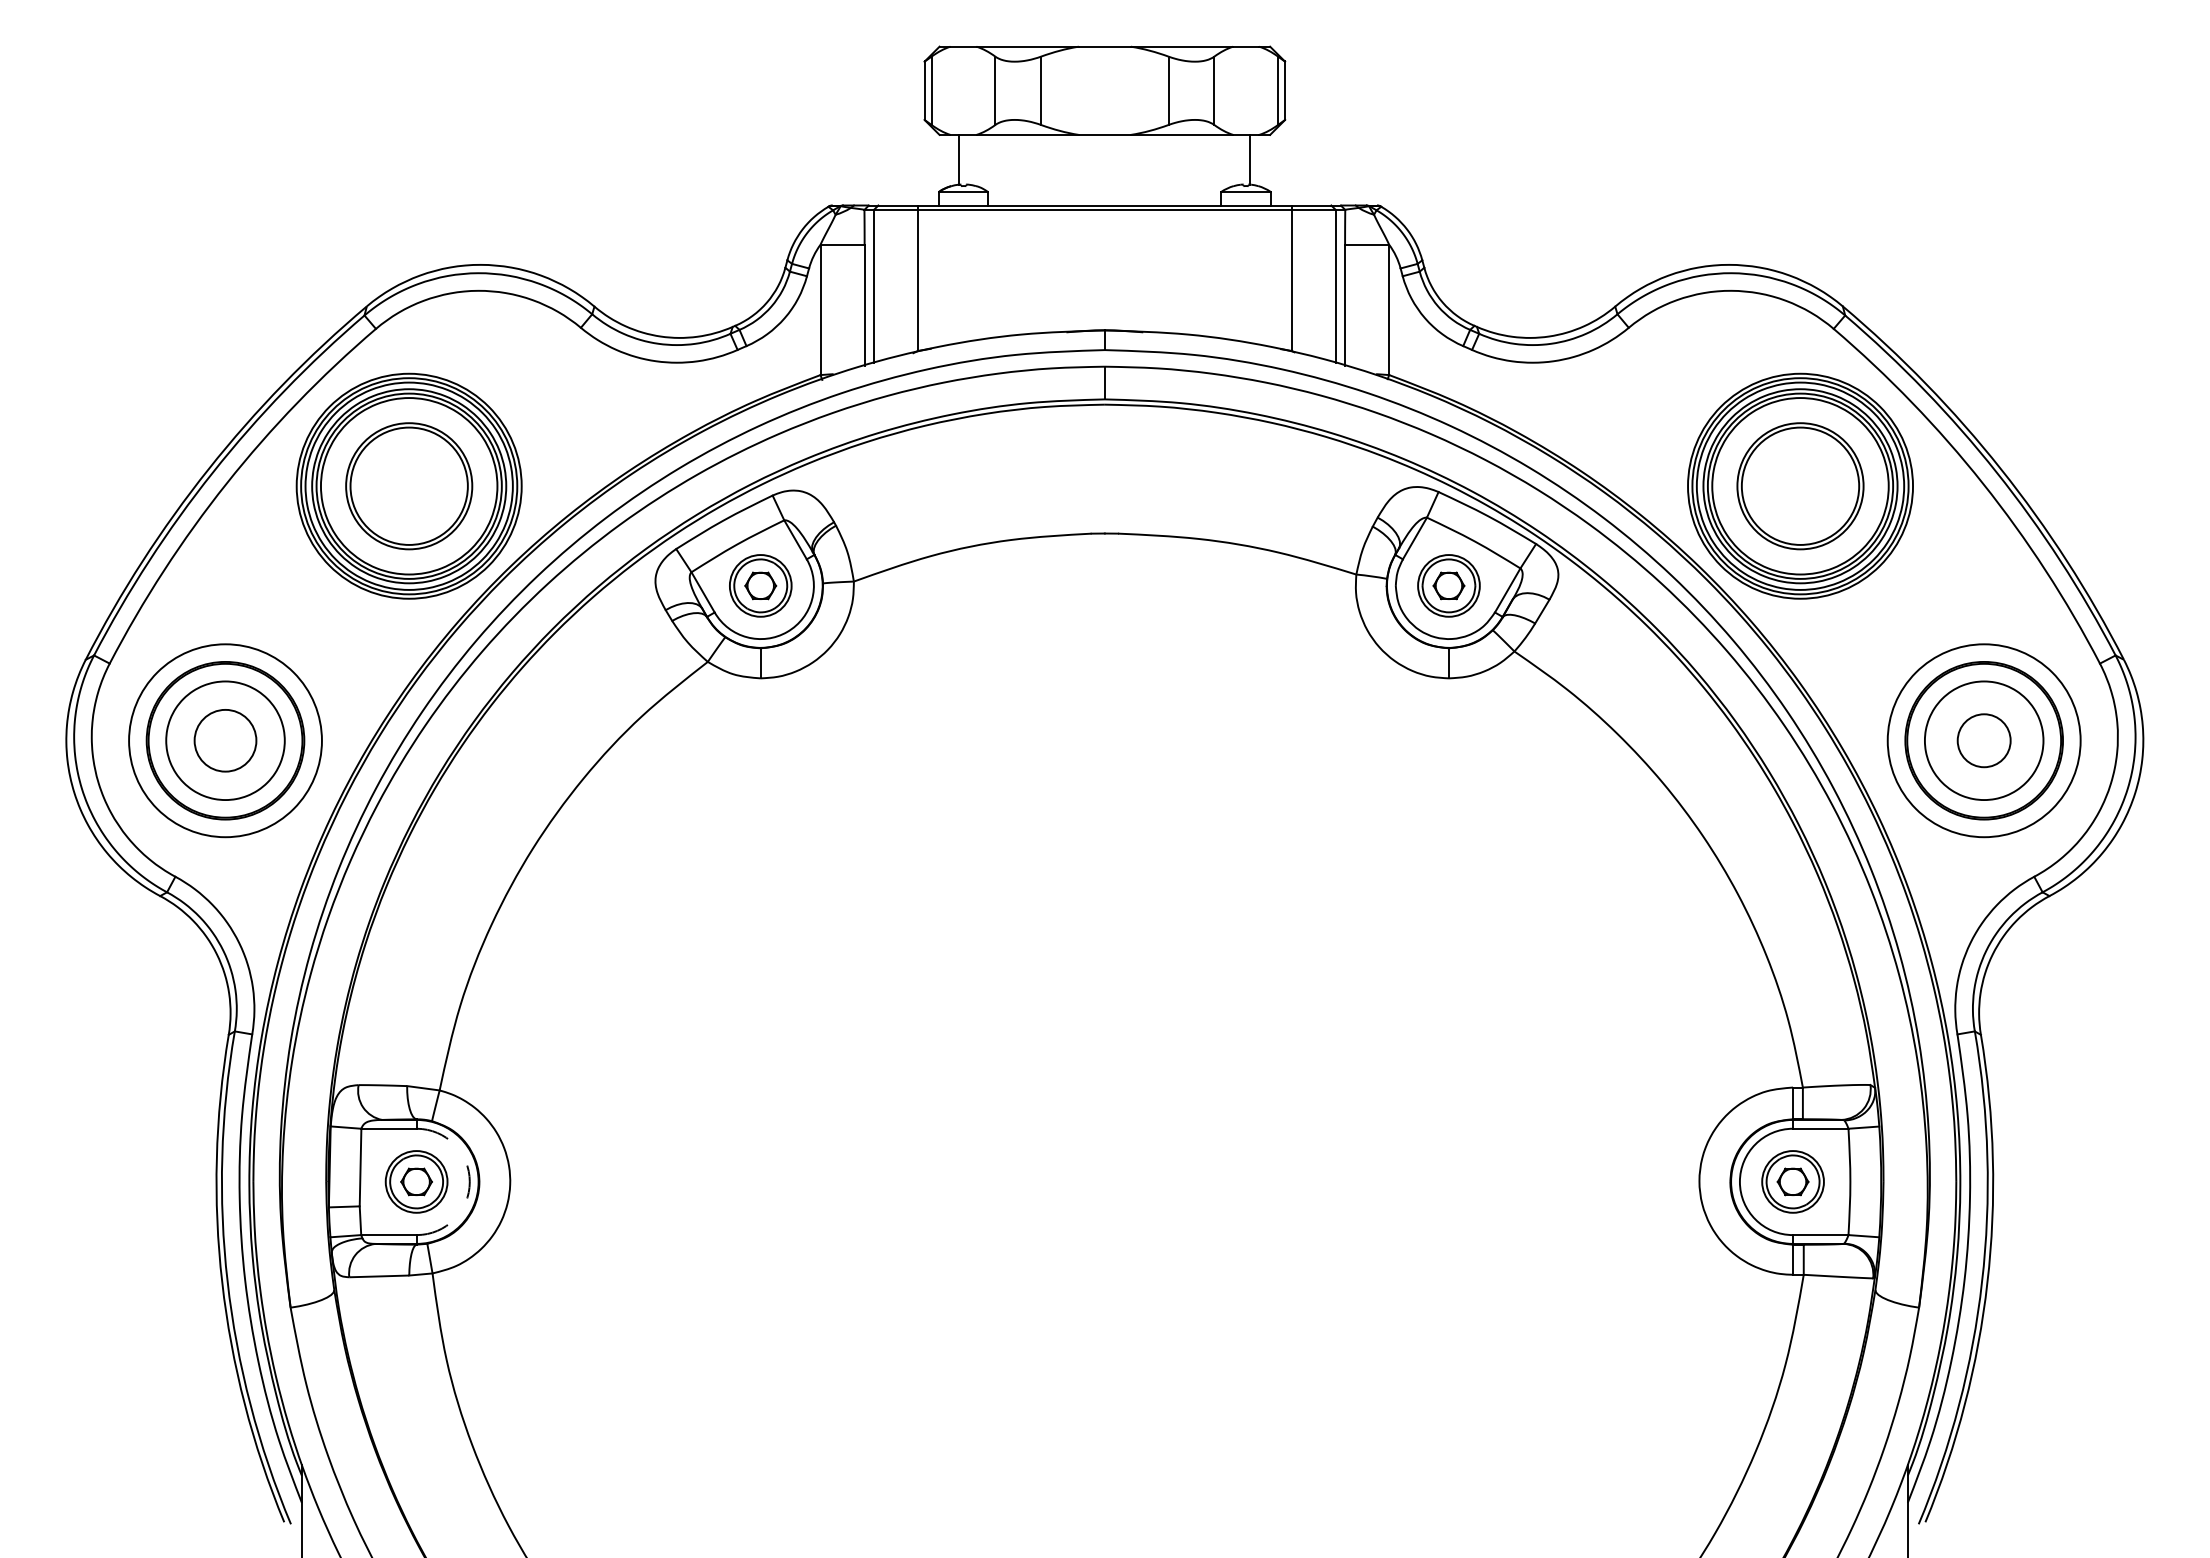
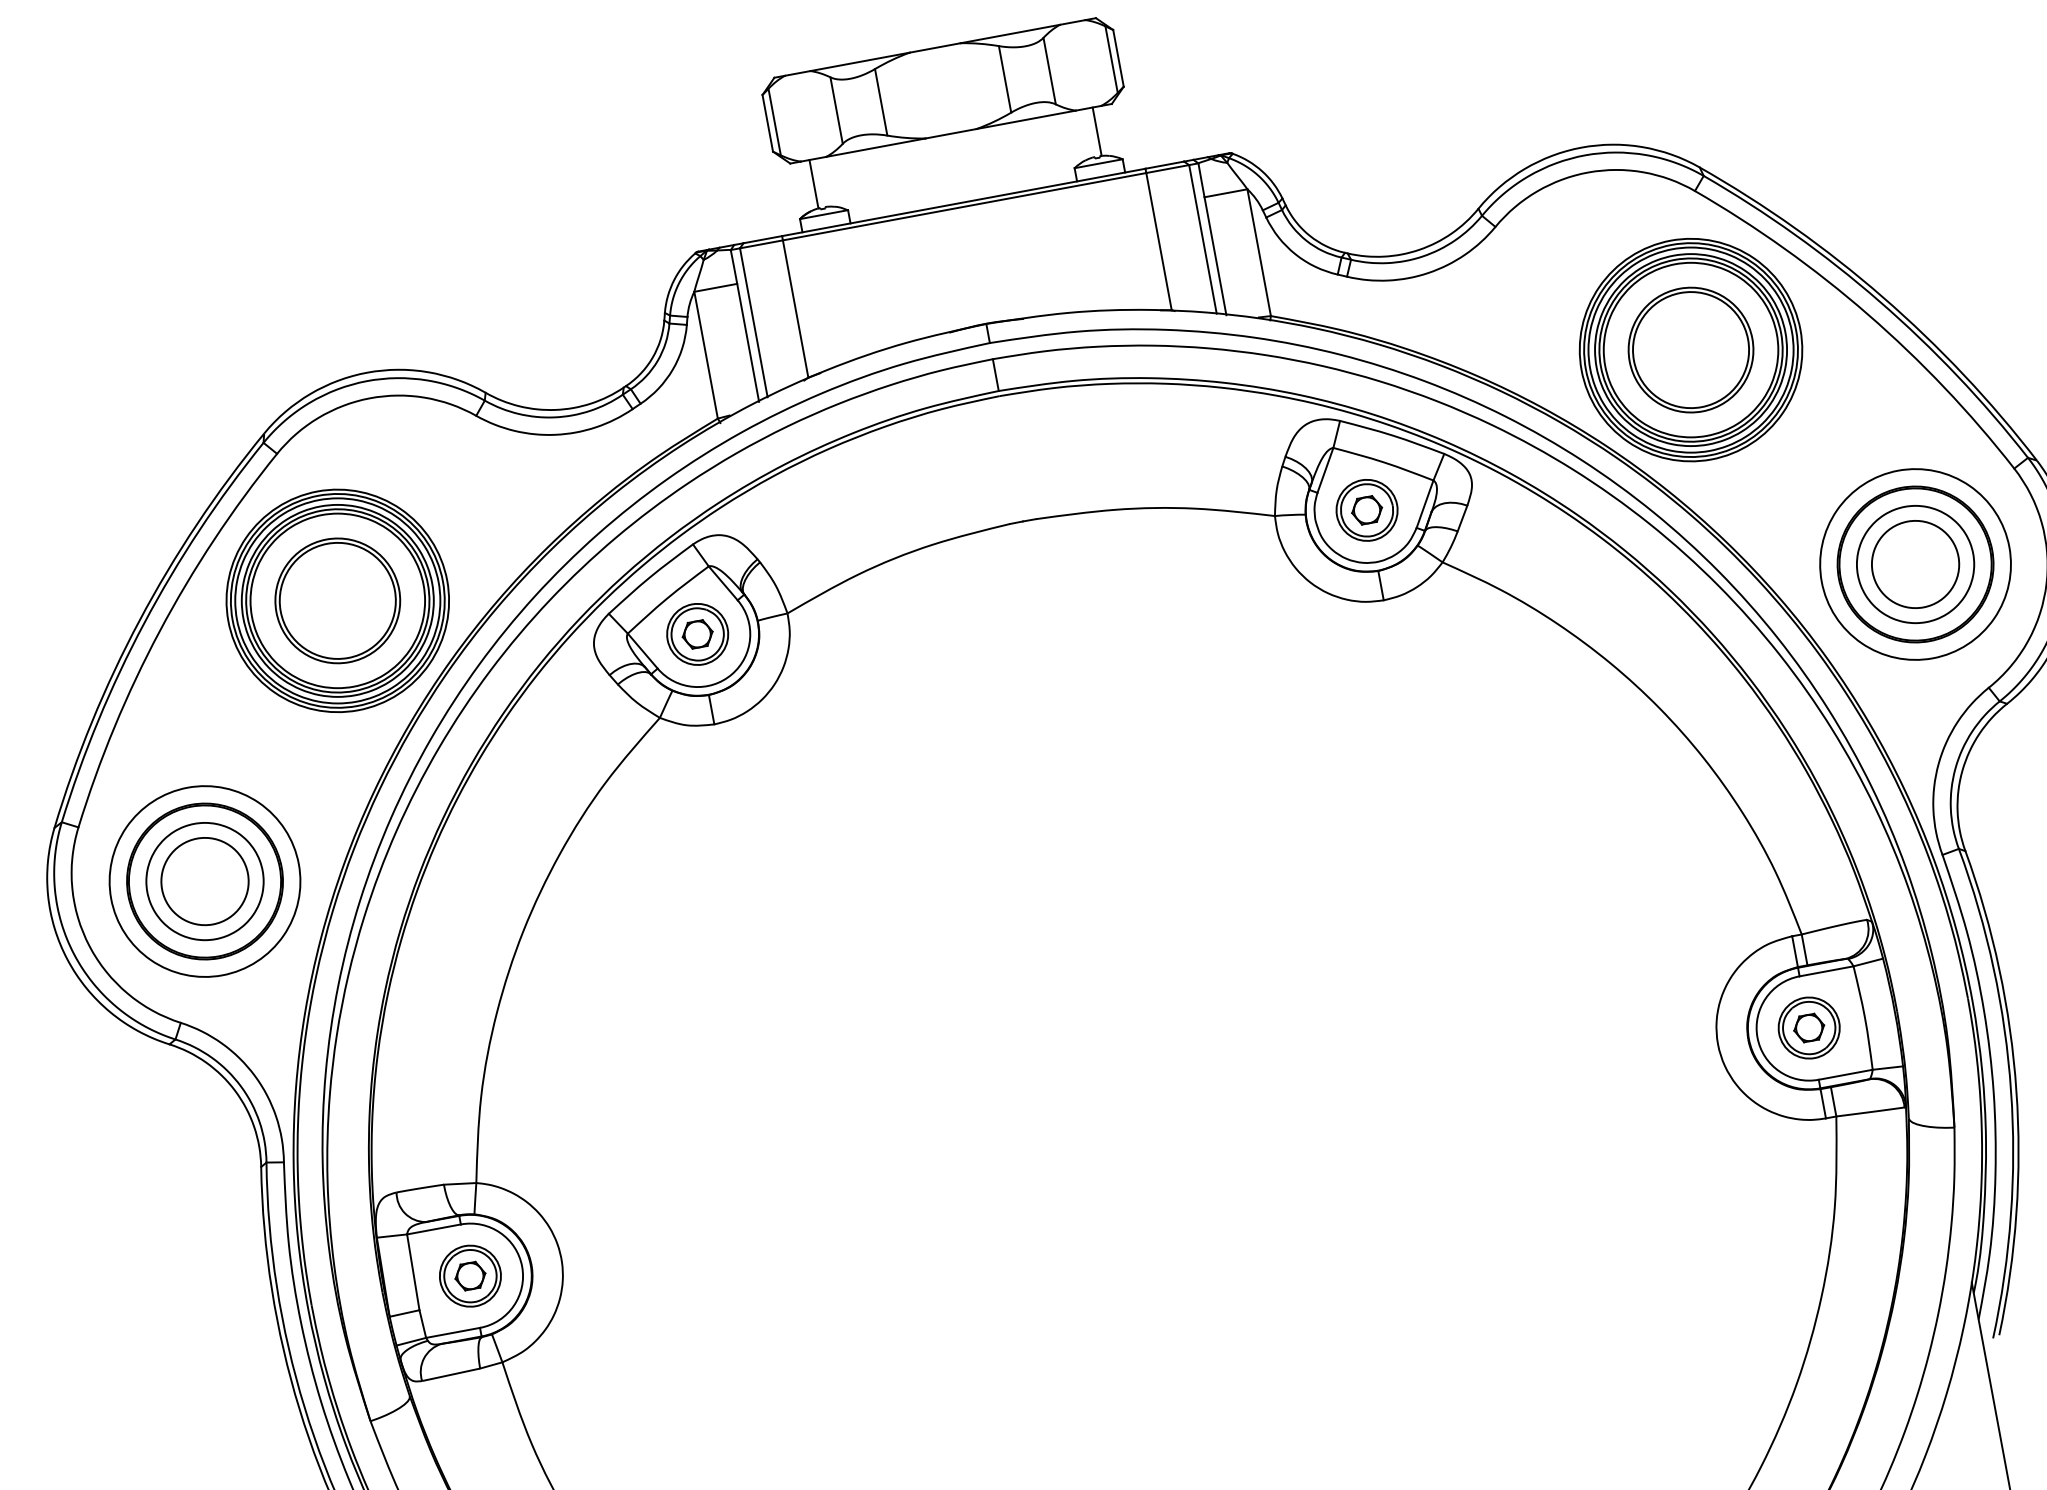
circle: (225, 740) -> (204, 881), size x1.43
circle: (1984, 740) -> (1915, 564), size x1.67
arc: (469, 1181) -> (521, 1266), dashed -> solid

